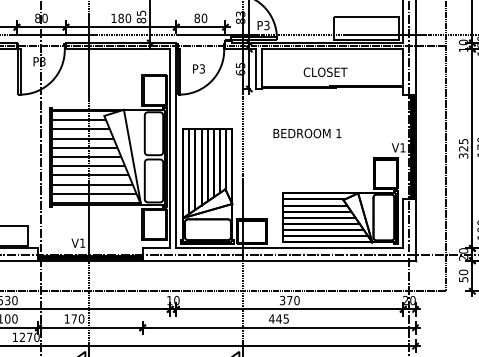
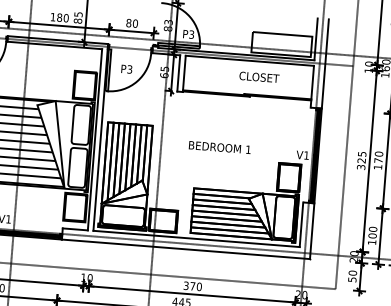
text: (325, 71) -> (259, 76), moved
text: (307, 133) -> (219, 147), moved

